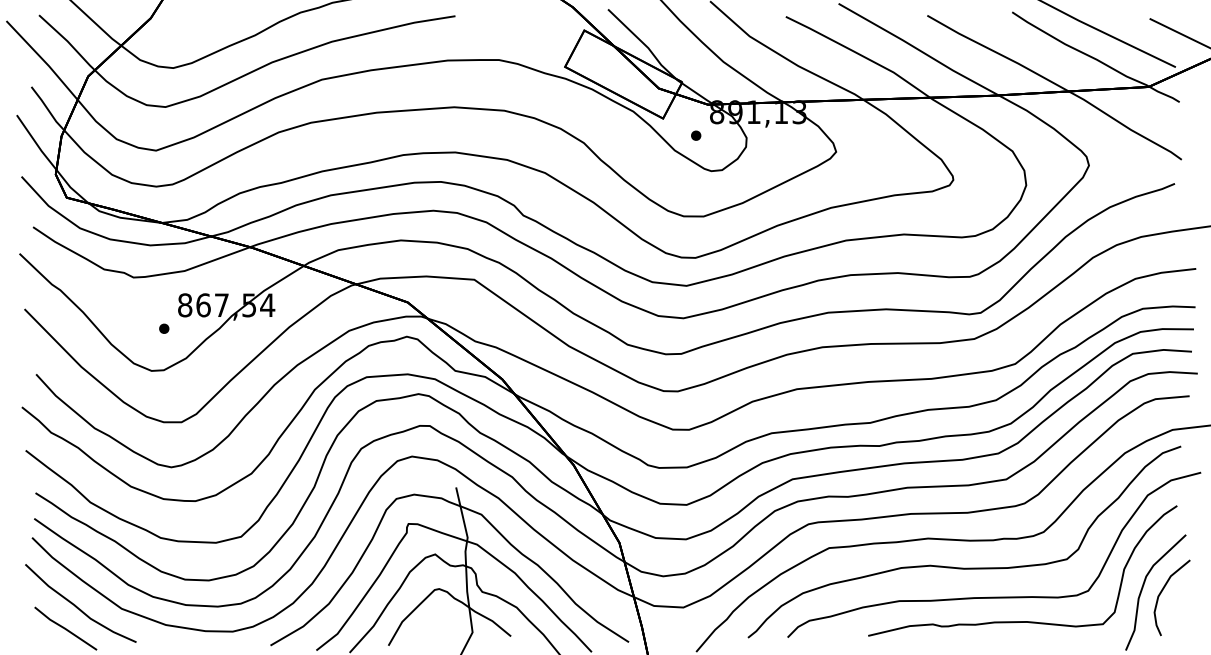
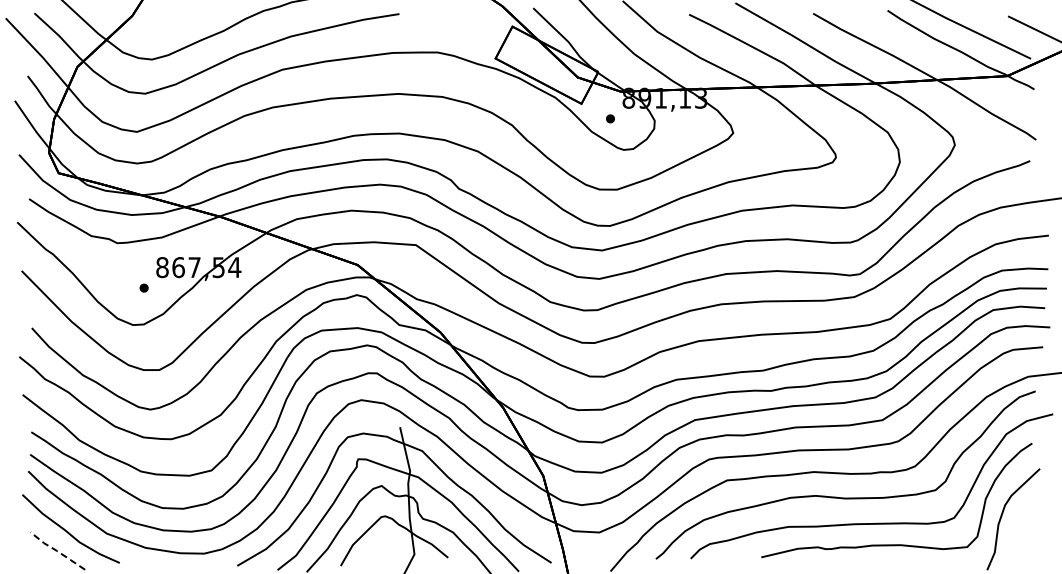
curve: (1163, 590) -> (1020, 517), removed
line: (65, 629) -> (57, 551), solid -> dashed

